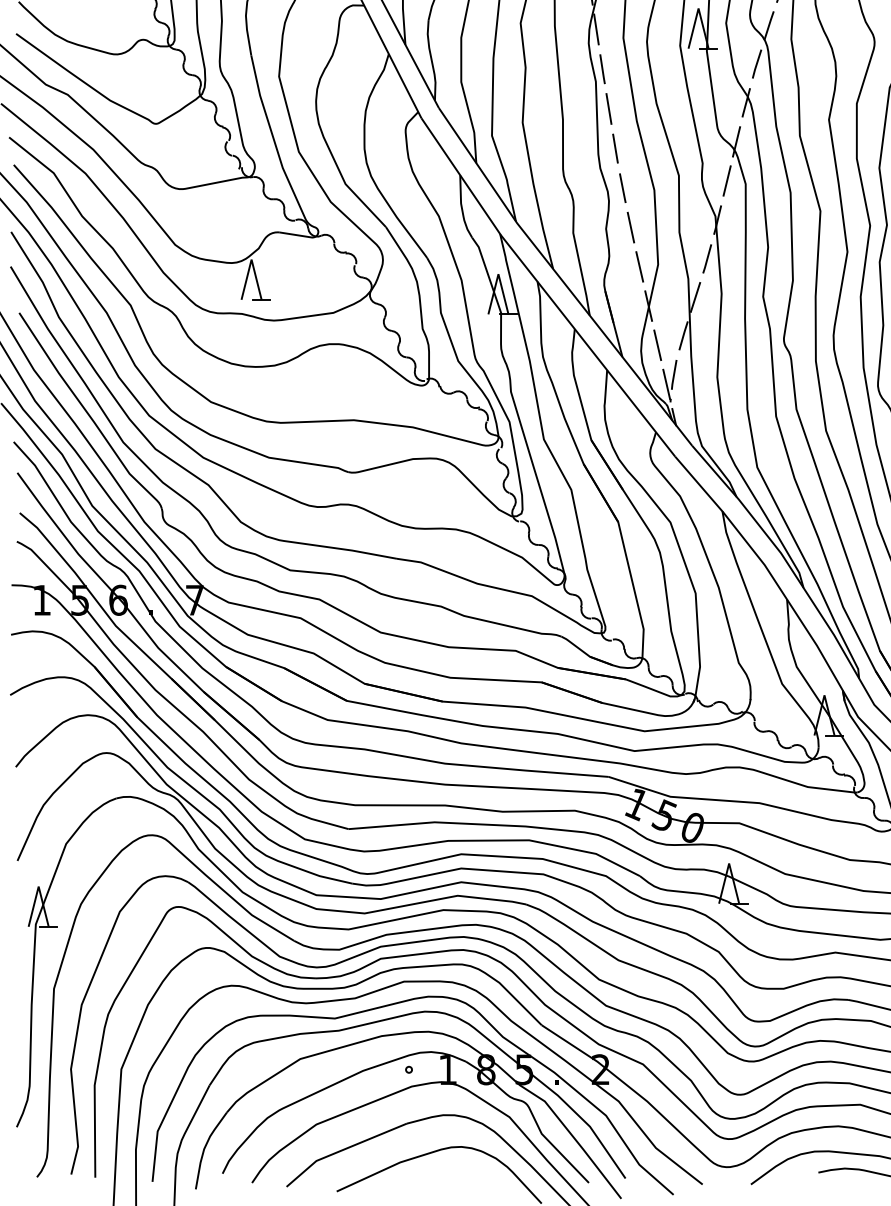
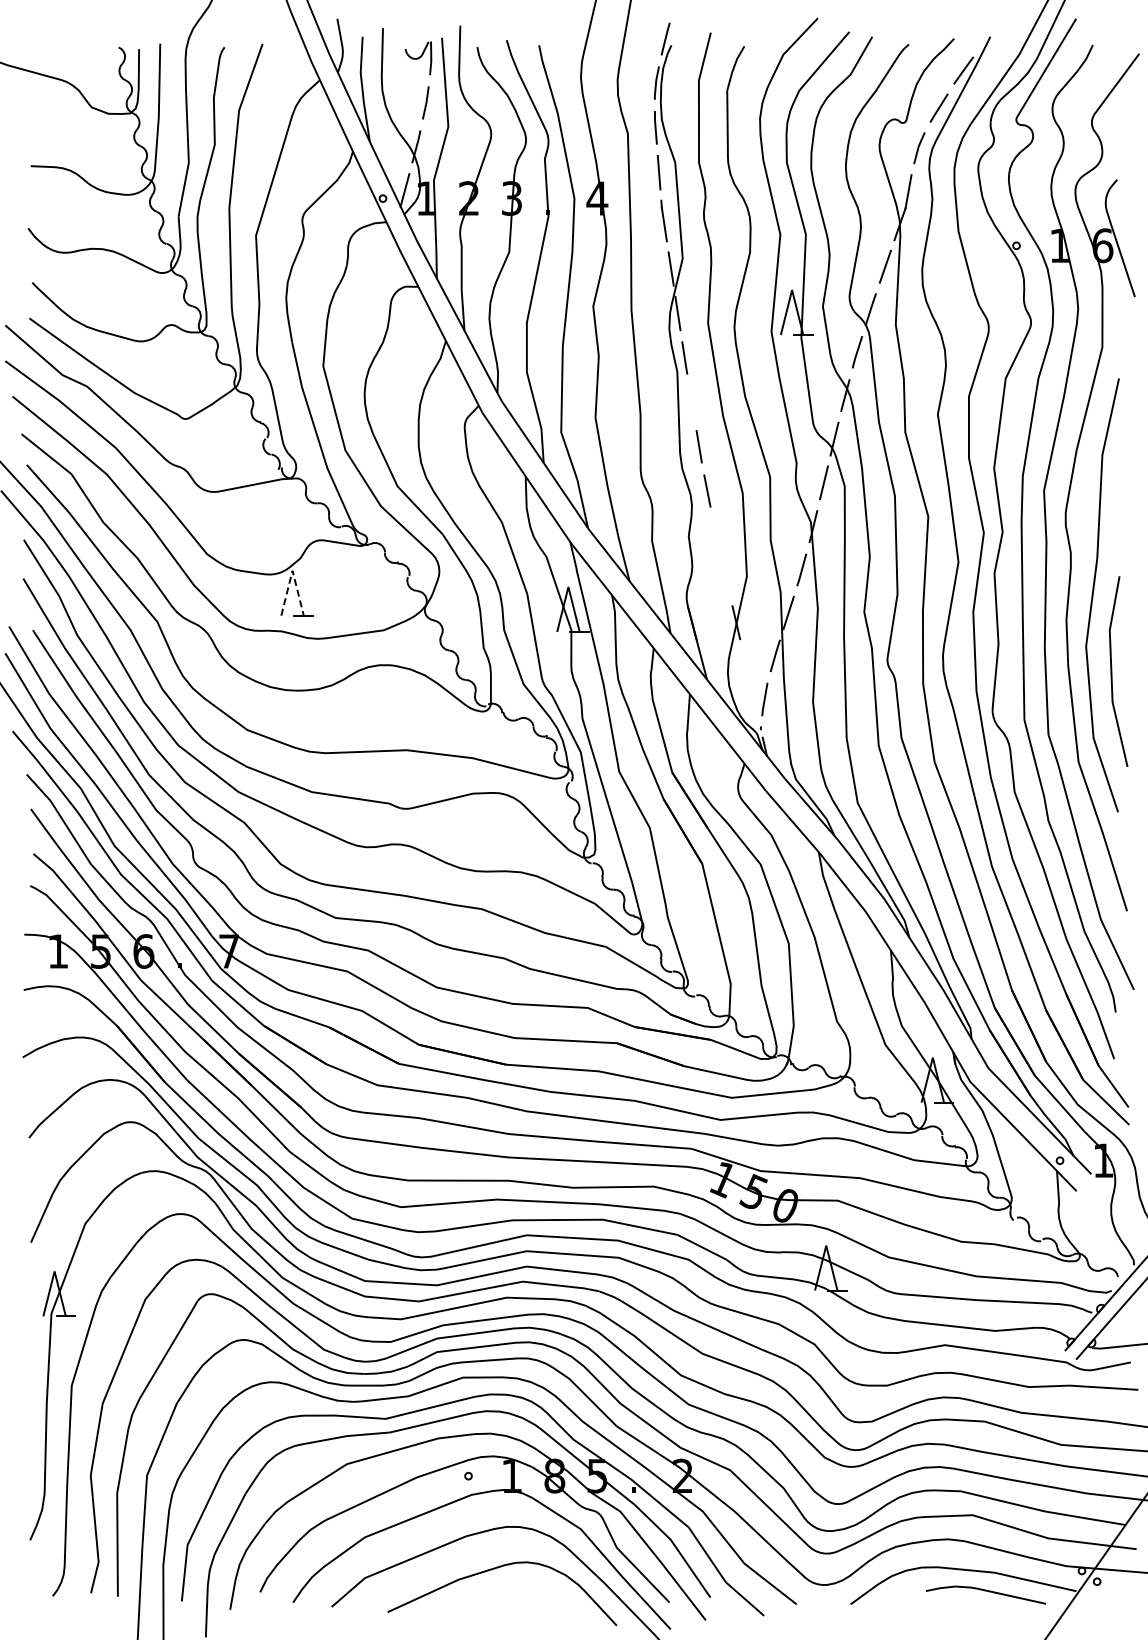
line: (608, 109) -> (691, 402), removed
line: (630, 227) -> (716, 534), removed
line: (251, 259) -> (292, 570), solid -> dashed
line: (639, 266) -> (726, 578), removed
line: (657, 345) -> (746, 666), removed
line: (666, 383) -> (756, 709), removed

